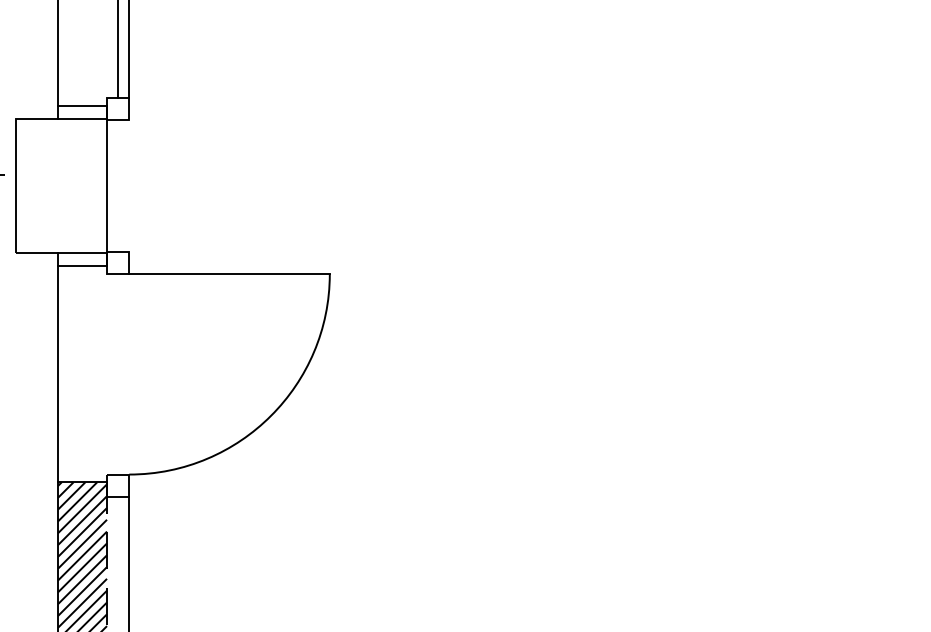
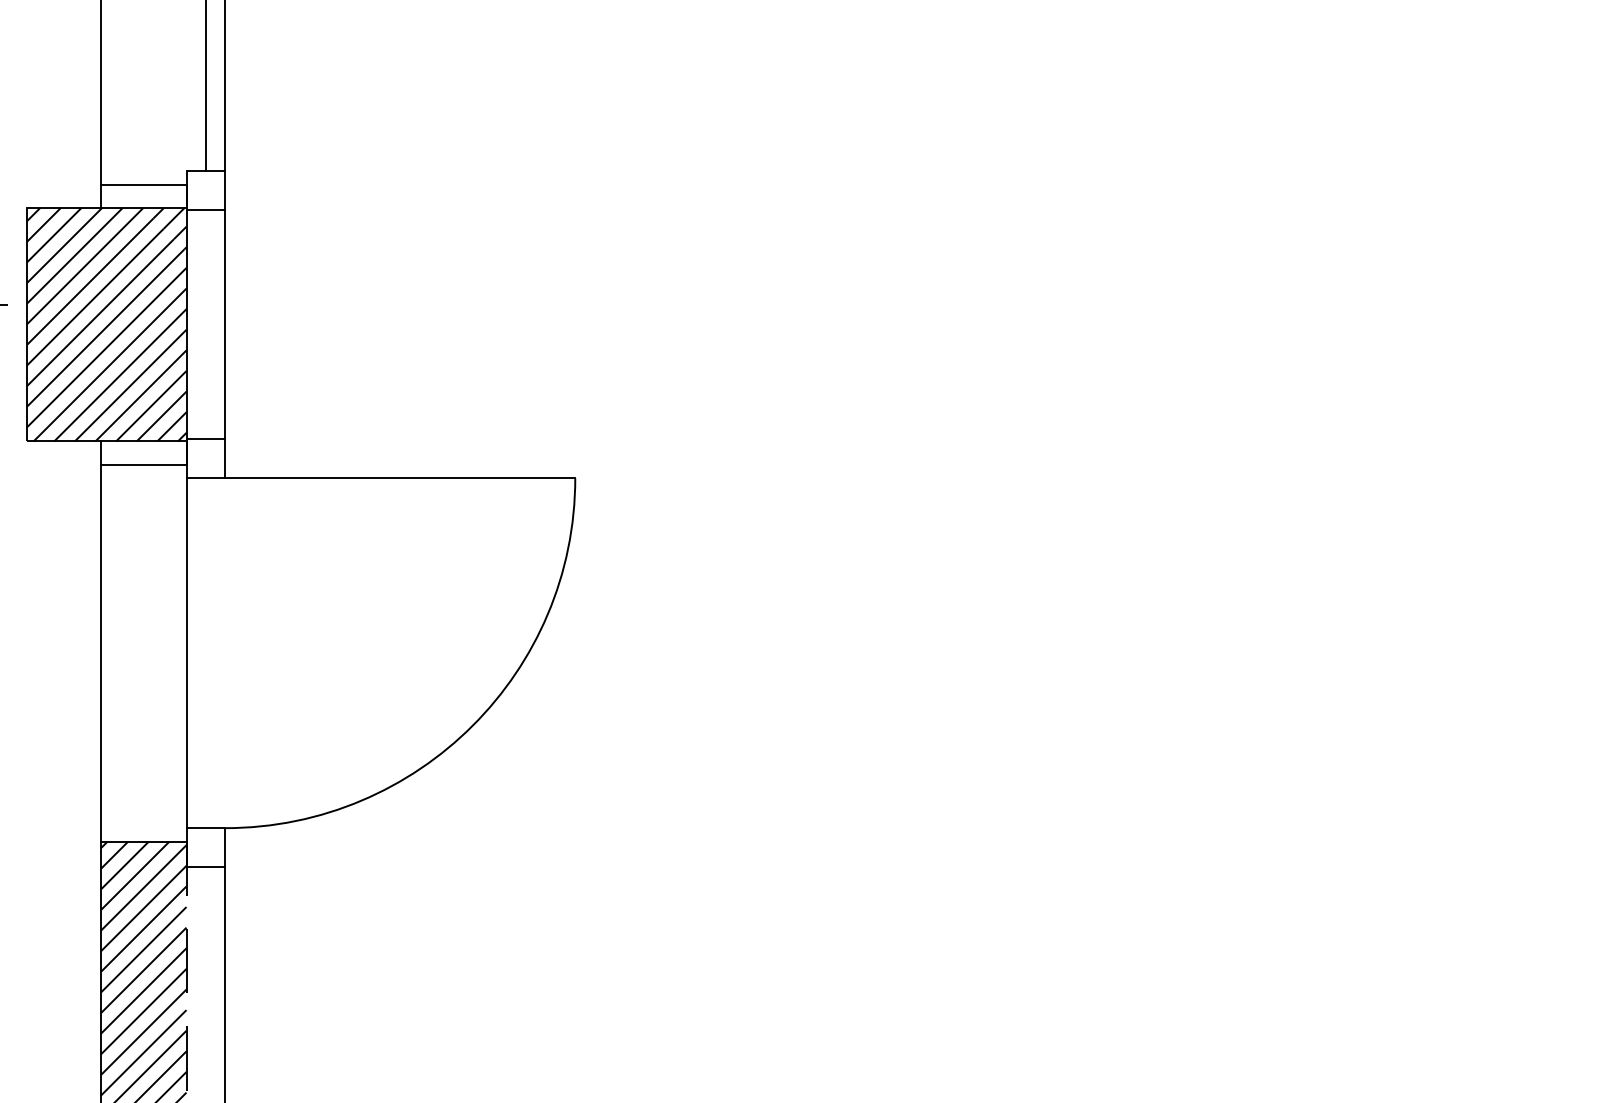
hatch: (61, 185) -> (107, 323), added
line: (129, 185) -> (225, 323), added
line: (107, 374) -> (187, 653), added

